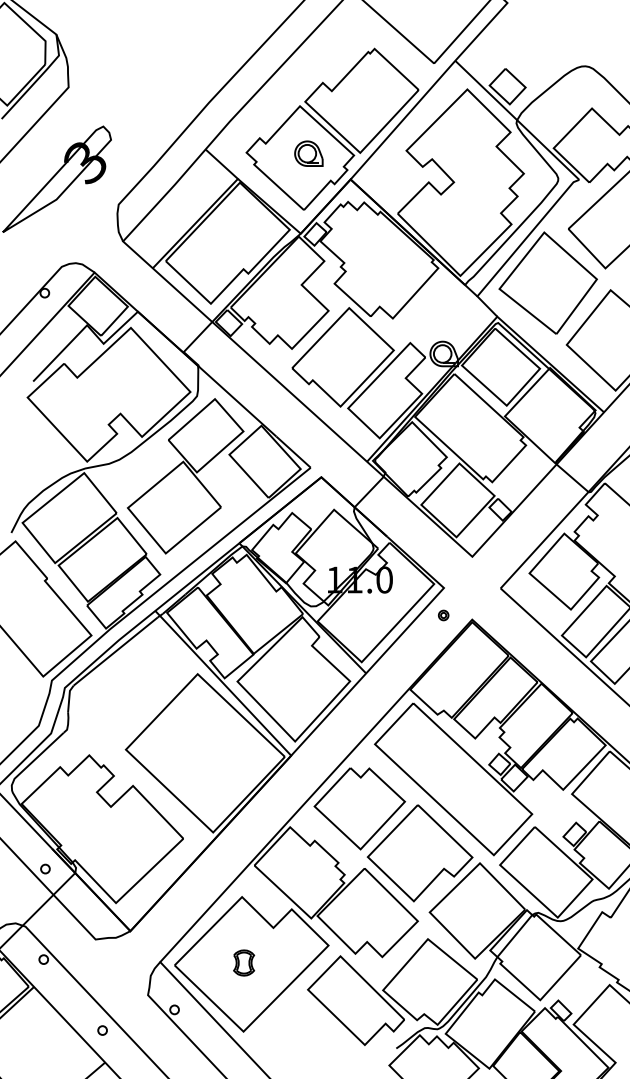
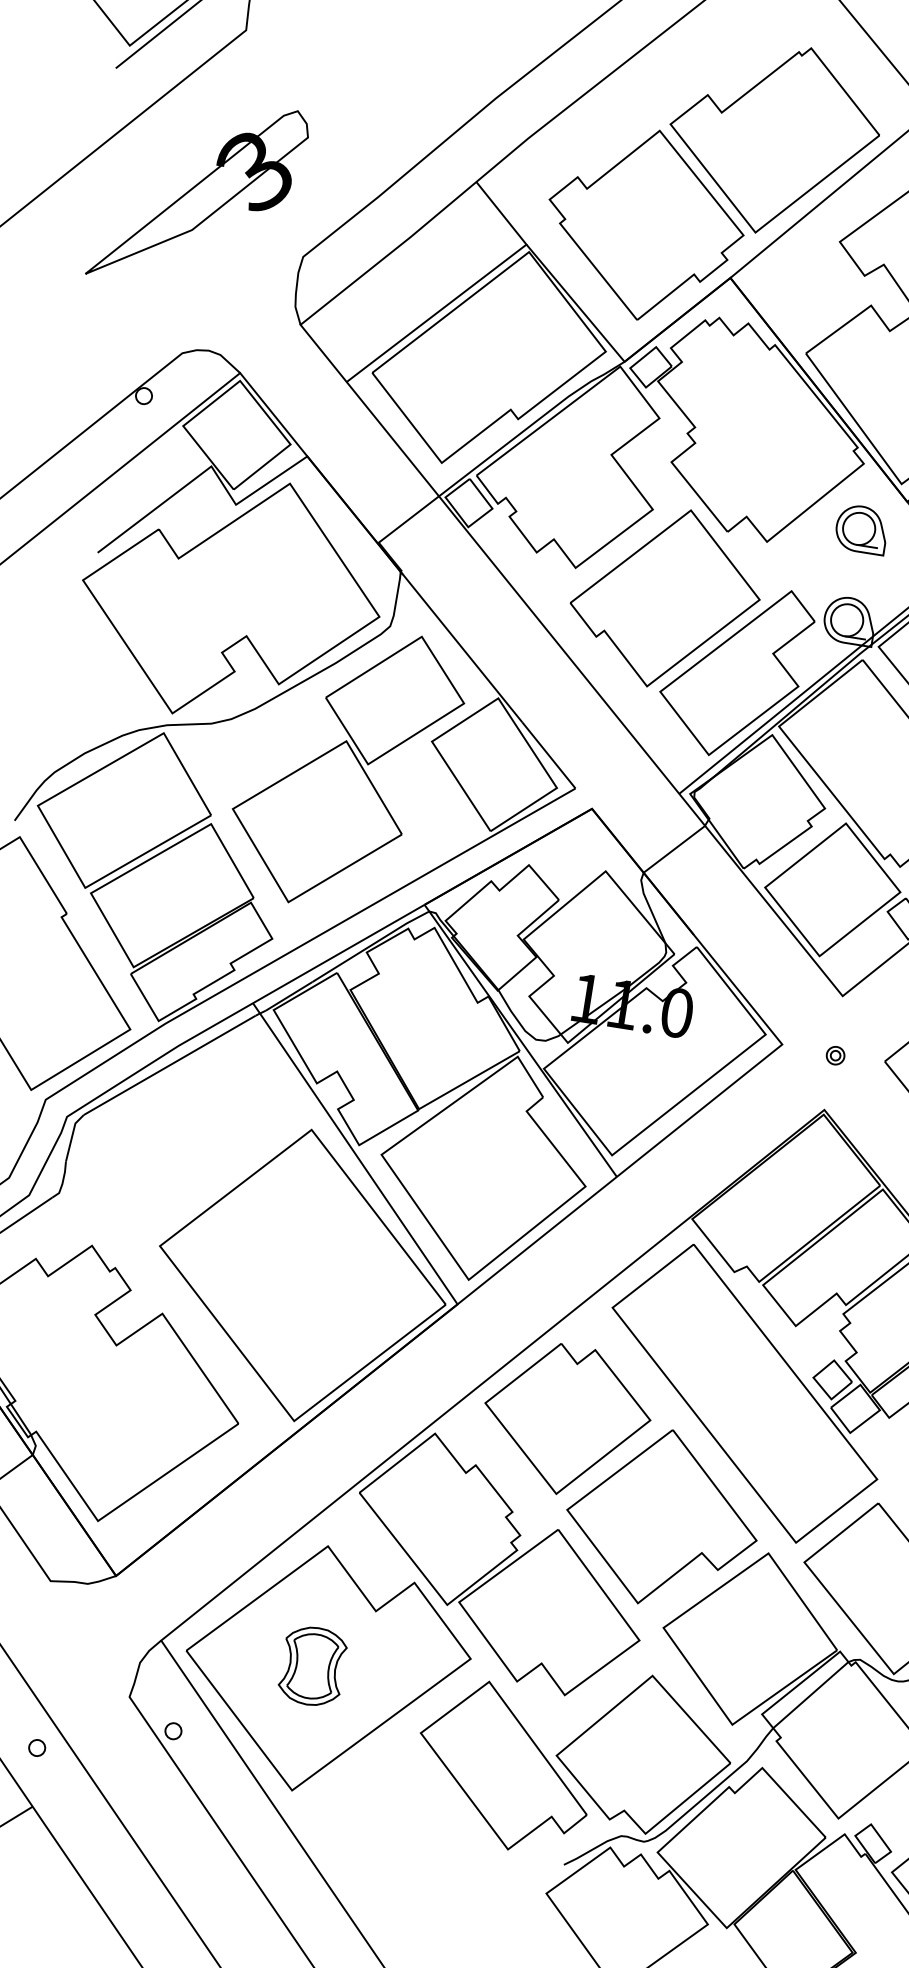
part: (308, 153) -> (861, 528), moved
part: (443, 615) -> (835, 1055), moved
part: (243, 962) -> (311, 1665), size x1.67

